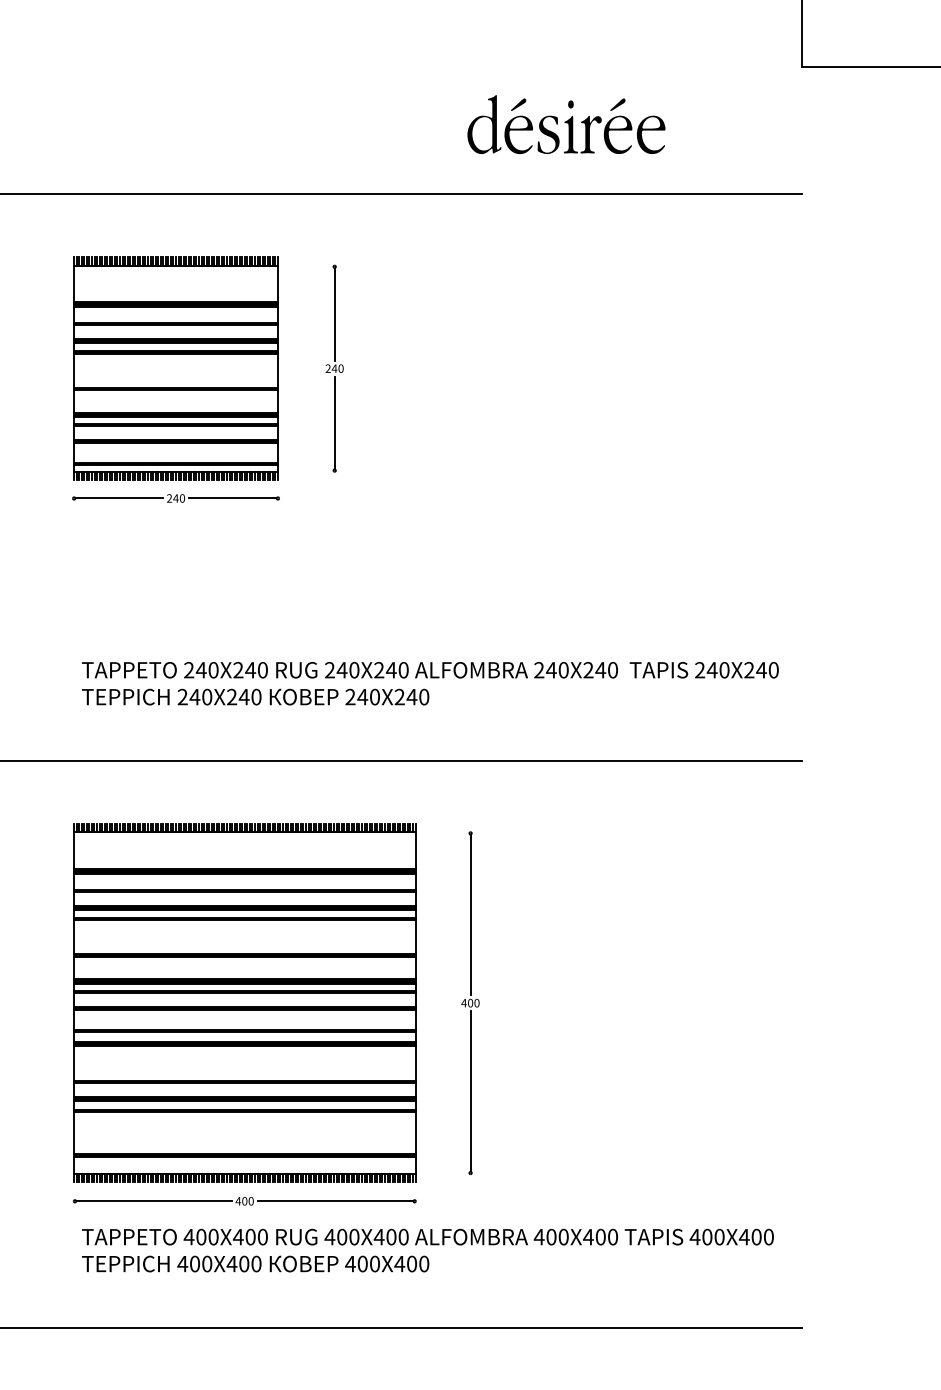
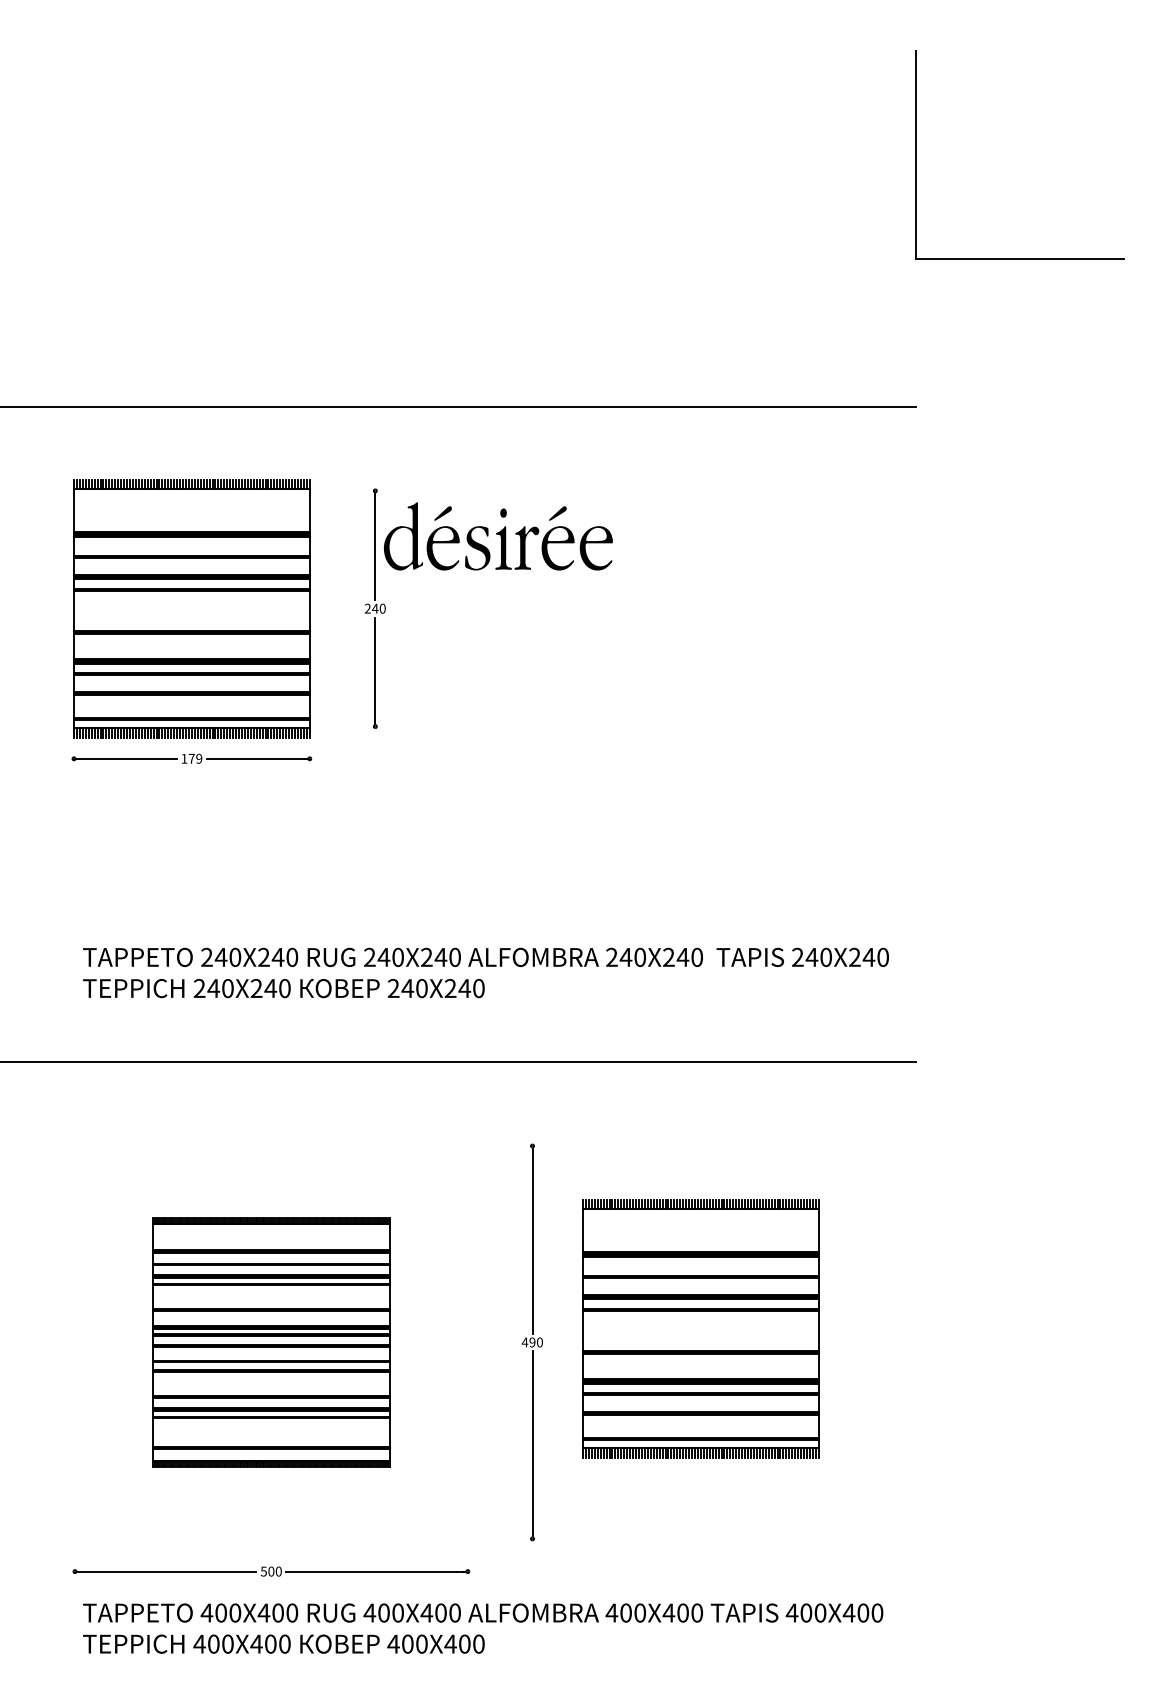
part: (566, 124) -> (498, 536), moved
text: (175, 498) -> (191, 758), 240 -> 179
part: (615, 991) -> (700, 1328), added
part: (244, 1003) -> (271, 1342), size x0.6
text: (470, 1003) -> (532, 1342), 400 -> 490
text: (237, 1201) -> (263, 1571), 400 -> 500

